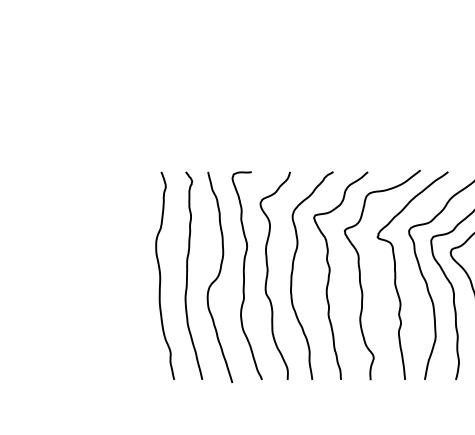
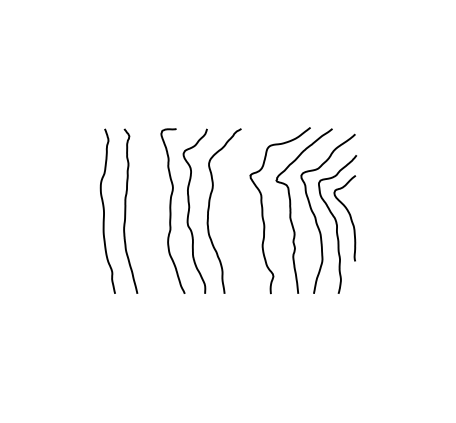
curve: (331, 273) -> (239, 209), removed
curve: (218, 277) -> (150, 212), removed

